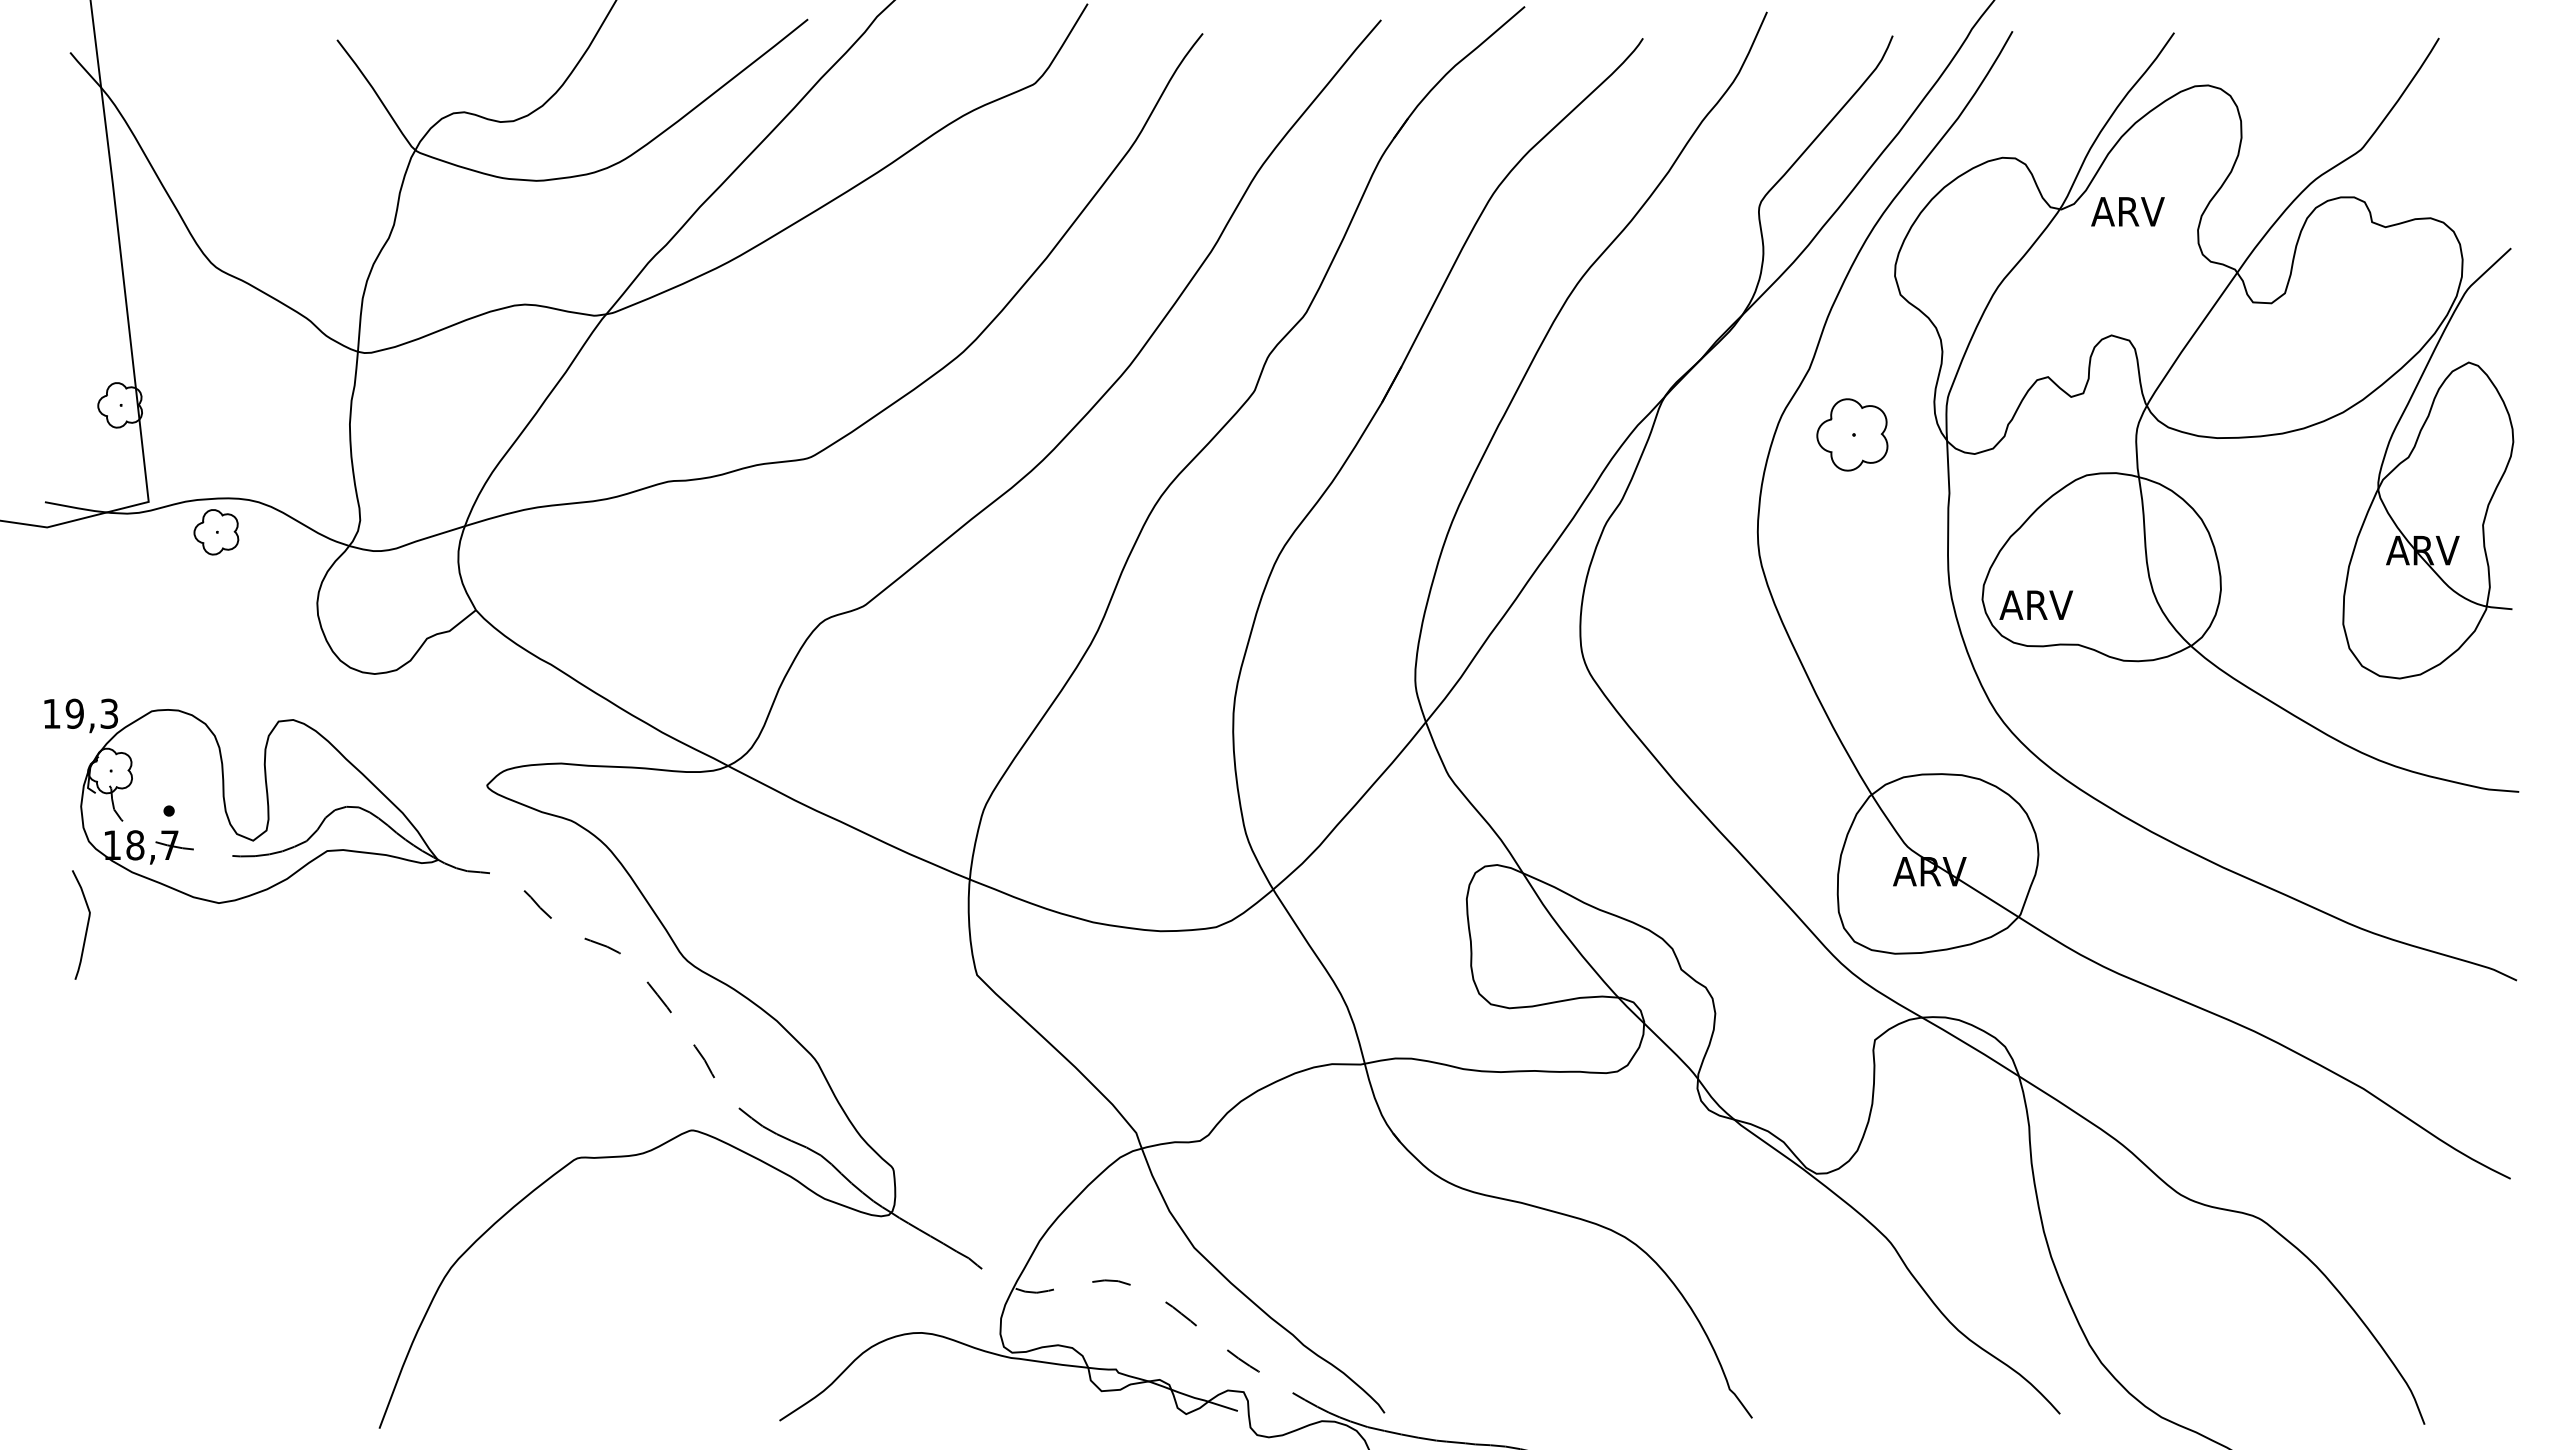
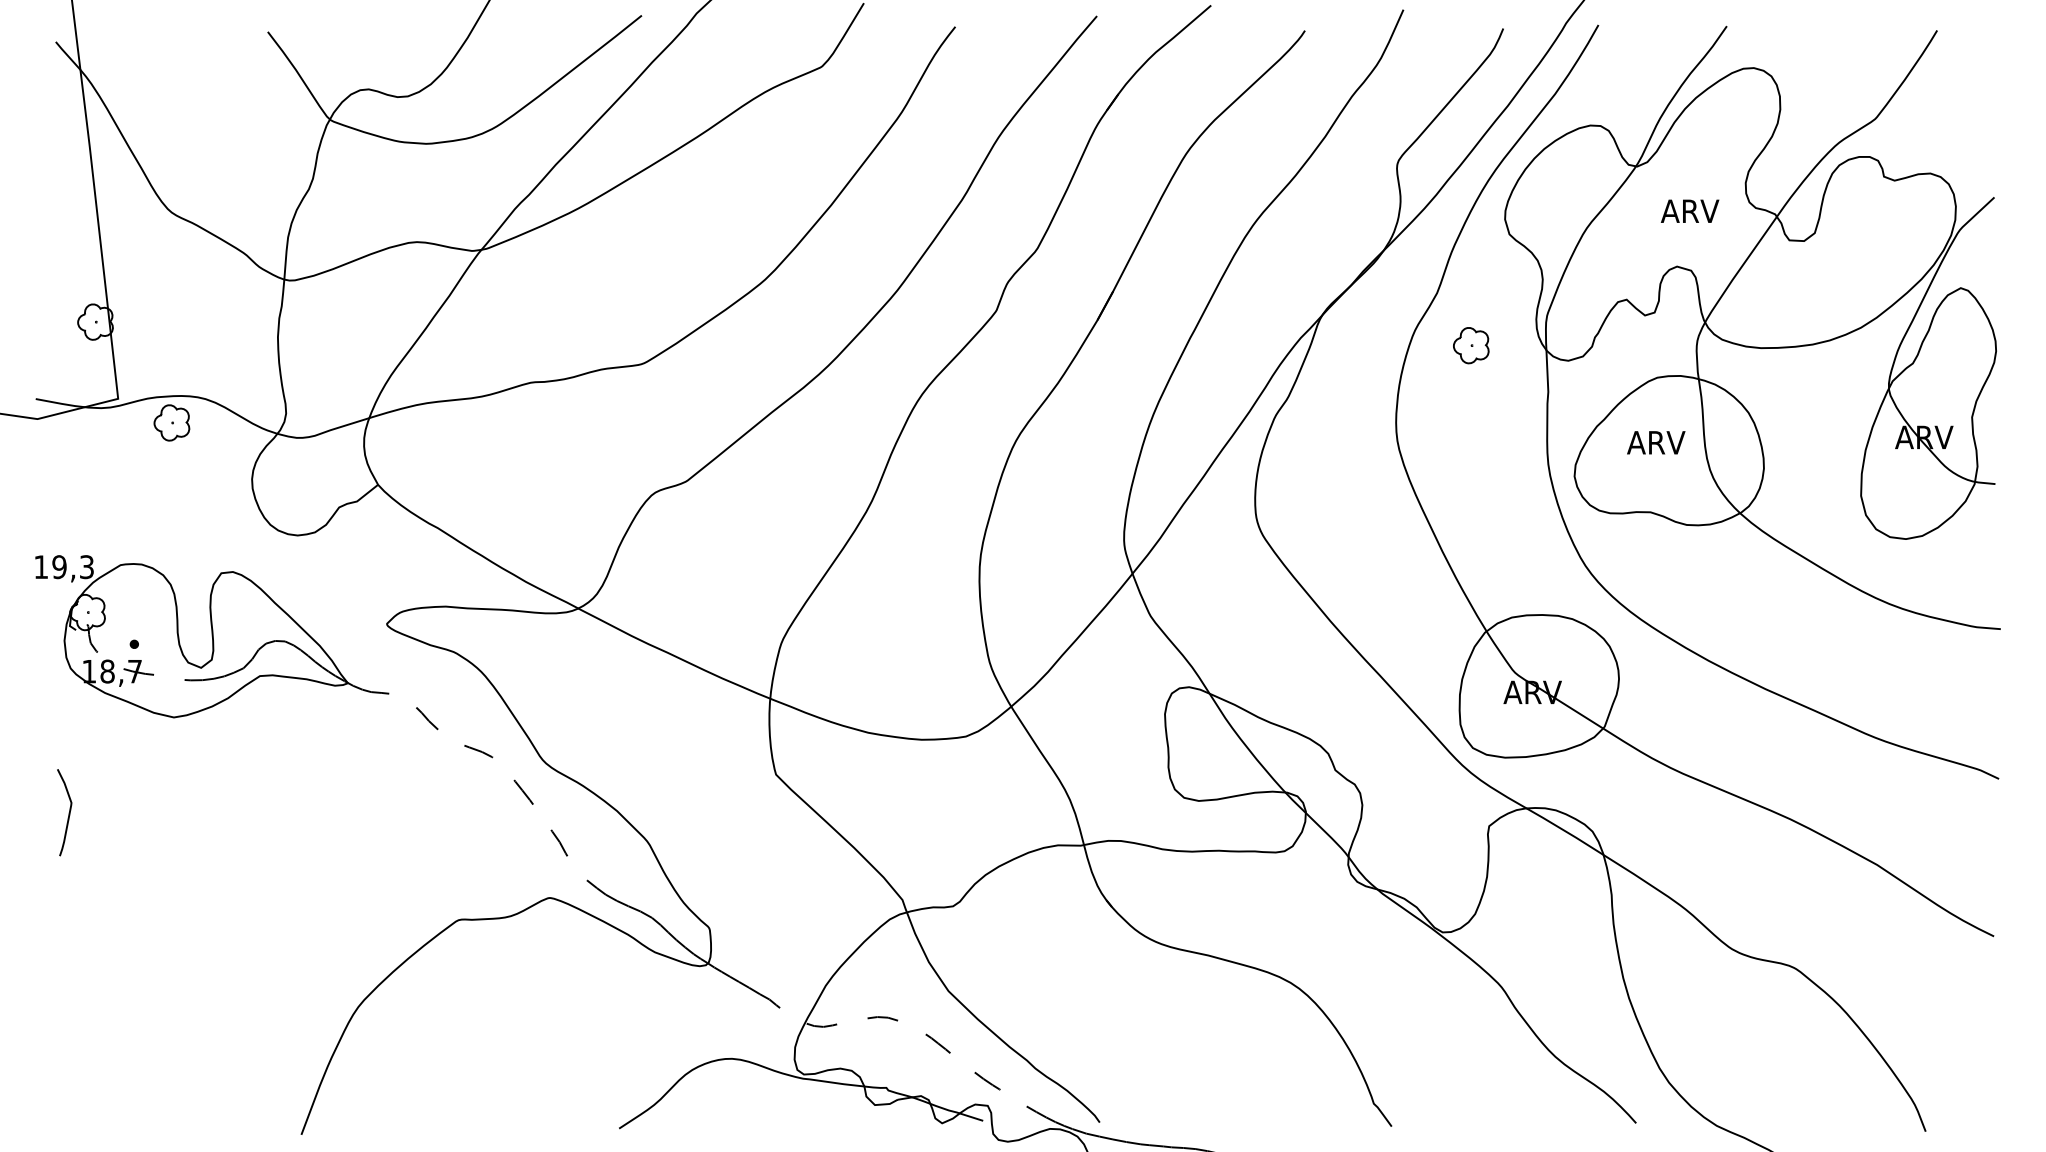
text: (2127, 211) -> (1689, 211), moved
part: (1852, 434) -> (1471, 345), size x0.62
text: (2035, 604) -> (1655, 442), moved
curve: (86, 925) -> (68, 813), moved

